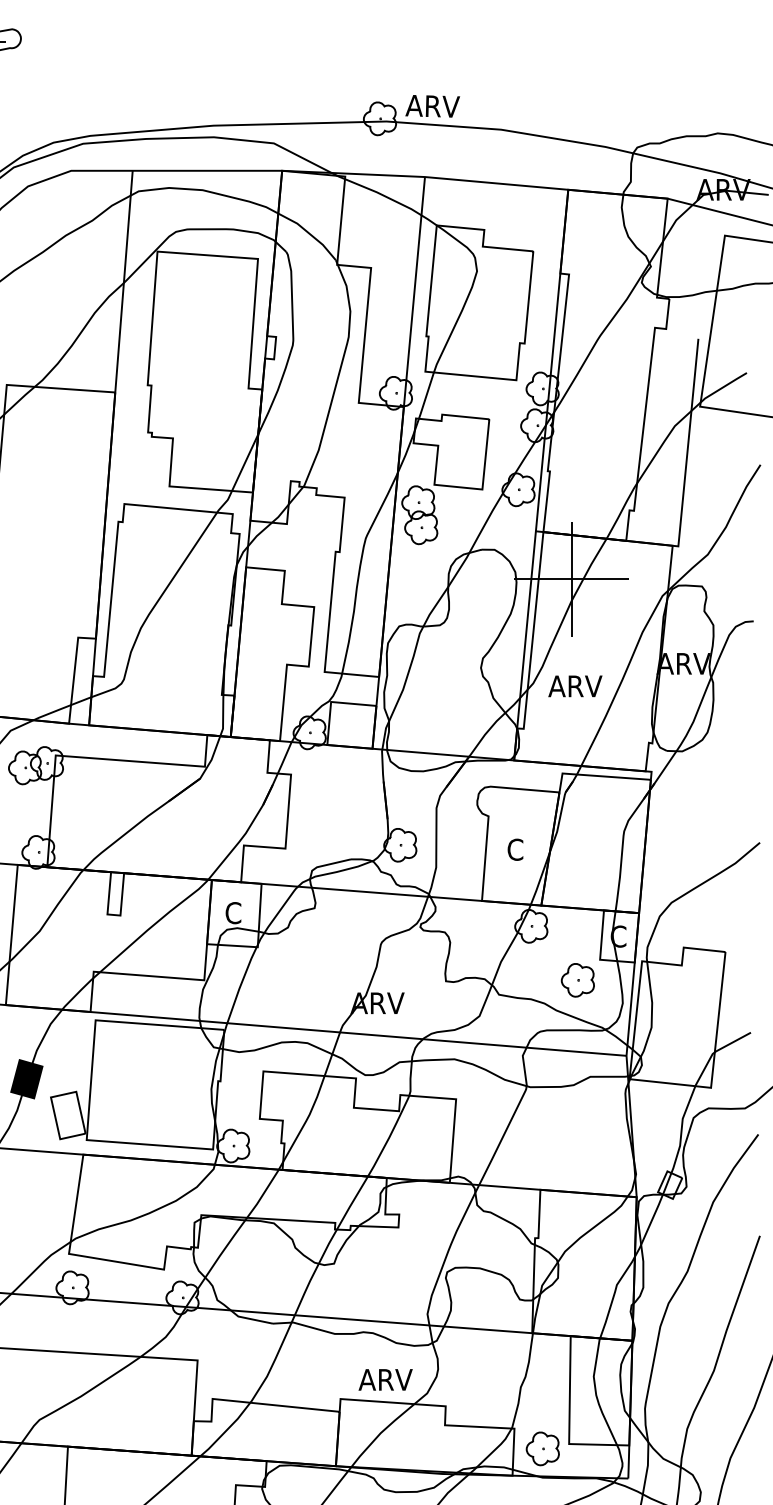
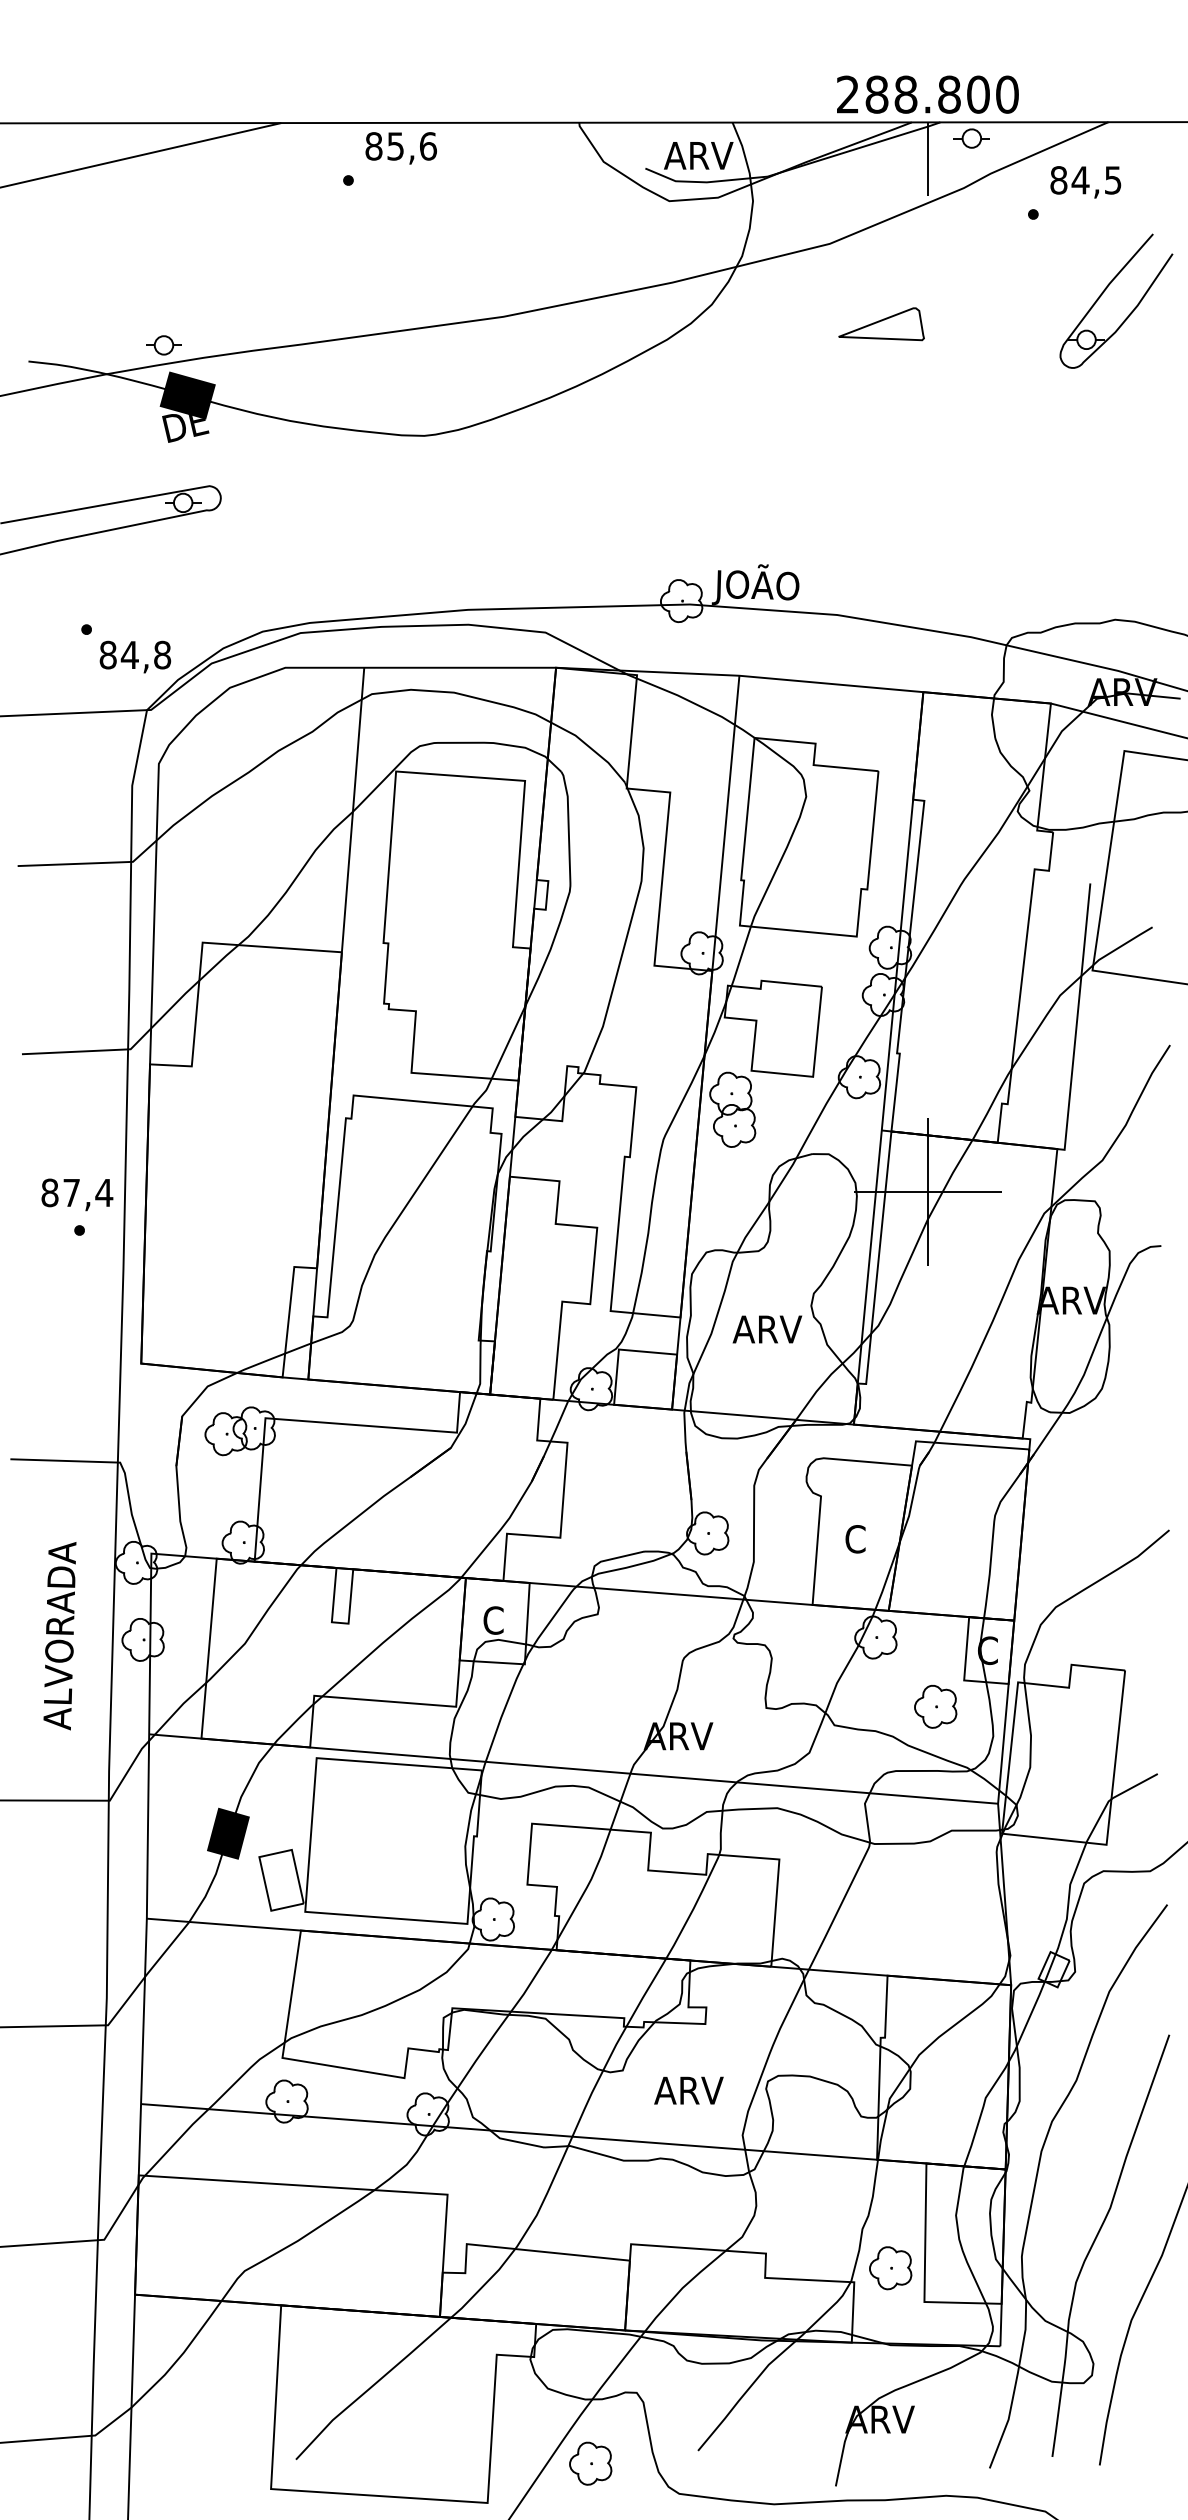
text: (437, 105) -> (755, 584), ARV -> JOÃO
text: (575, 686) -> (767, 1329), moved
text: (385, 1379) -> (688, 2090), moved
part: (542, 1449) -> (890, 2268), moved

